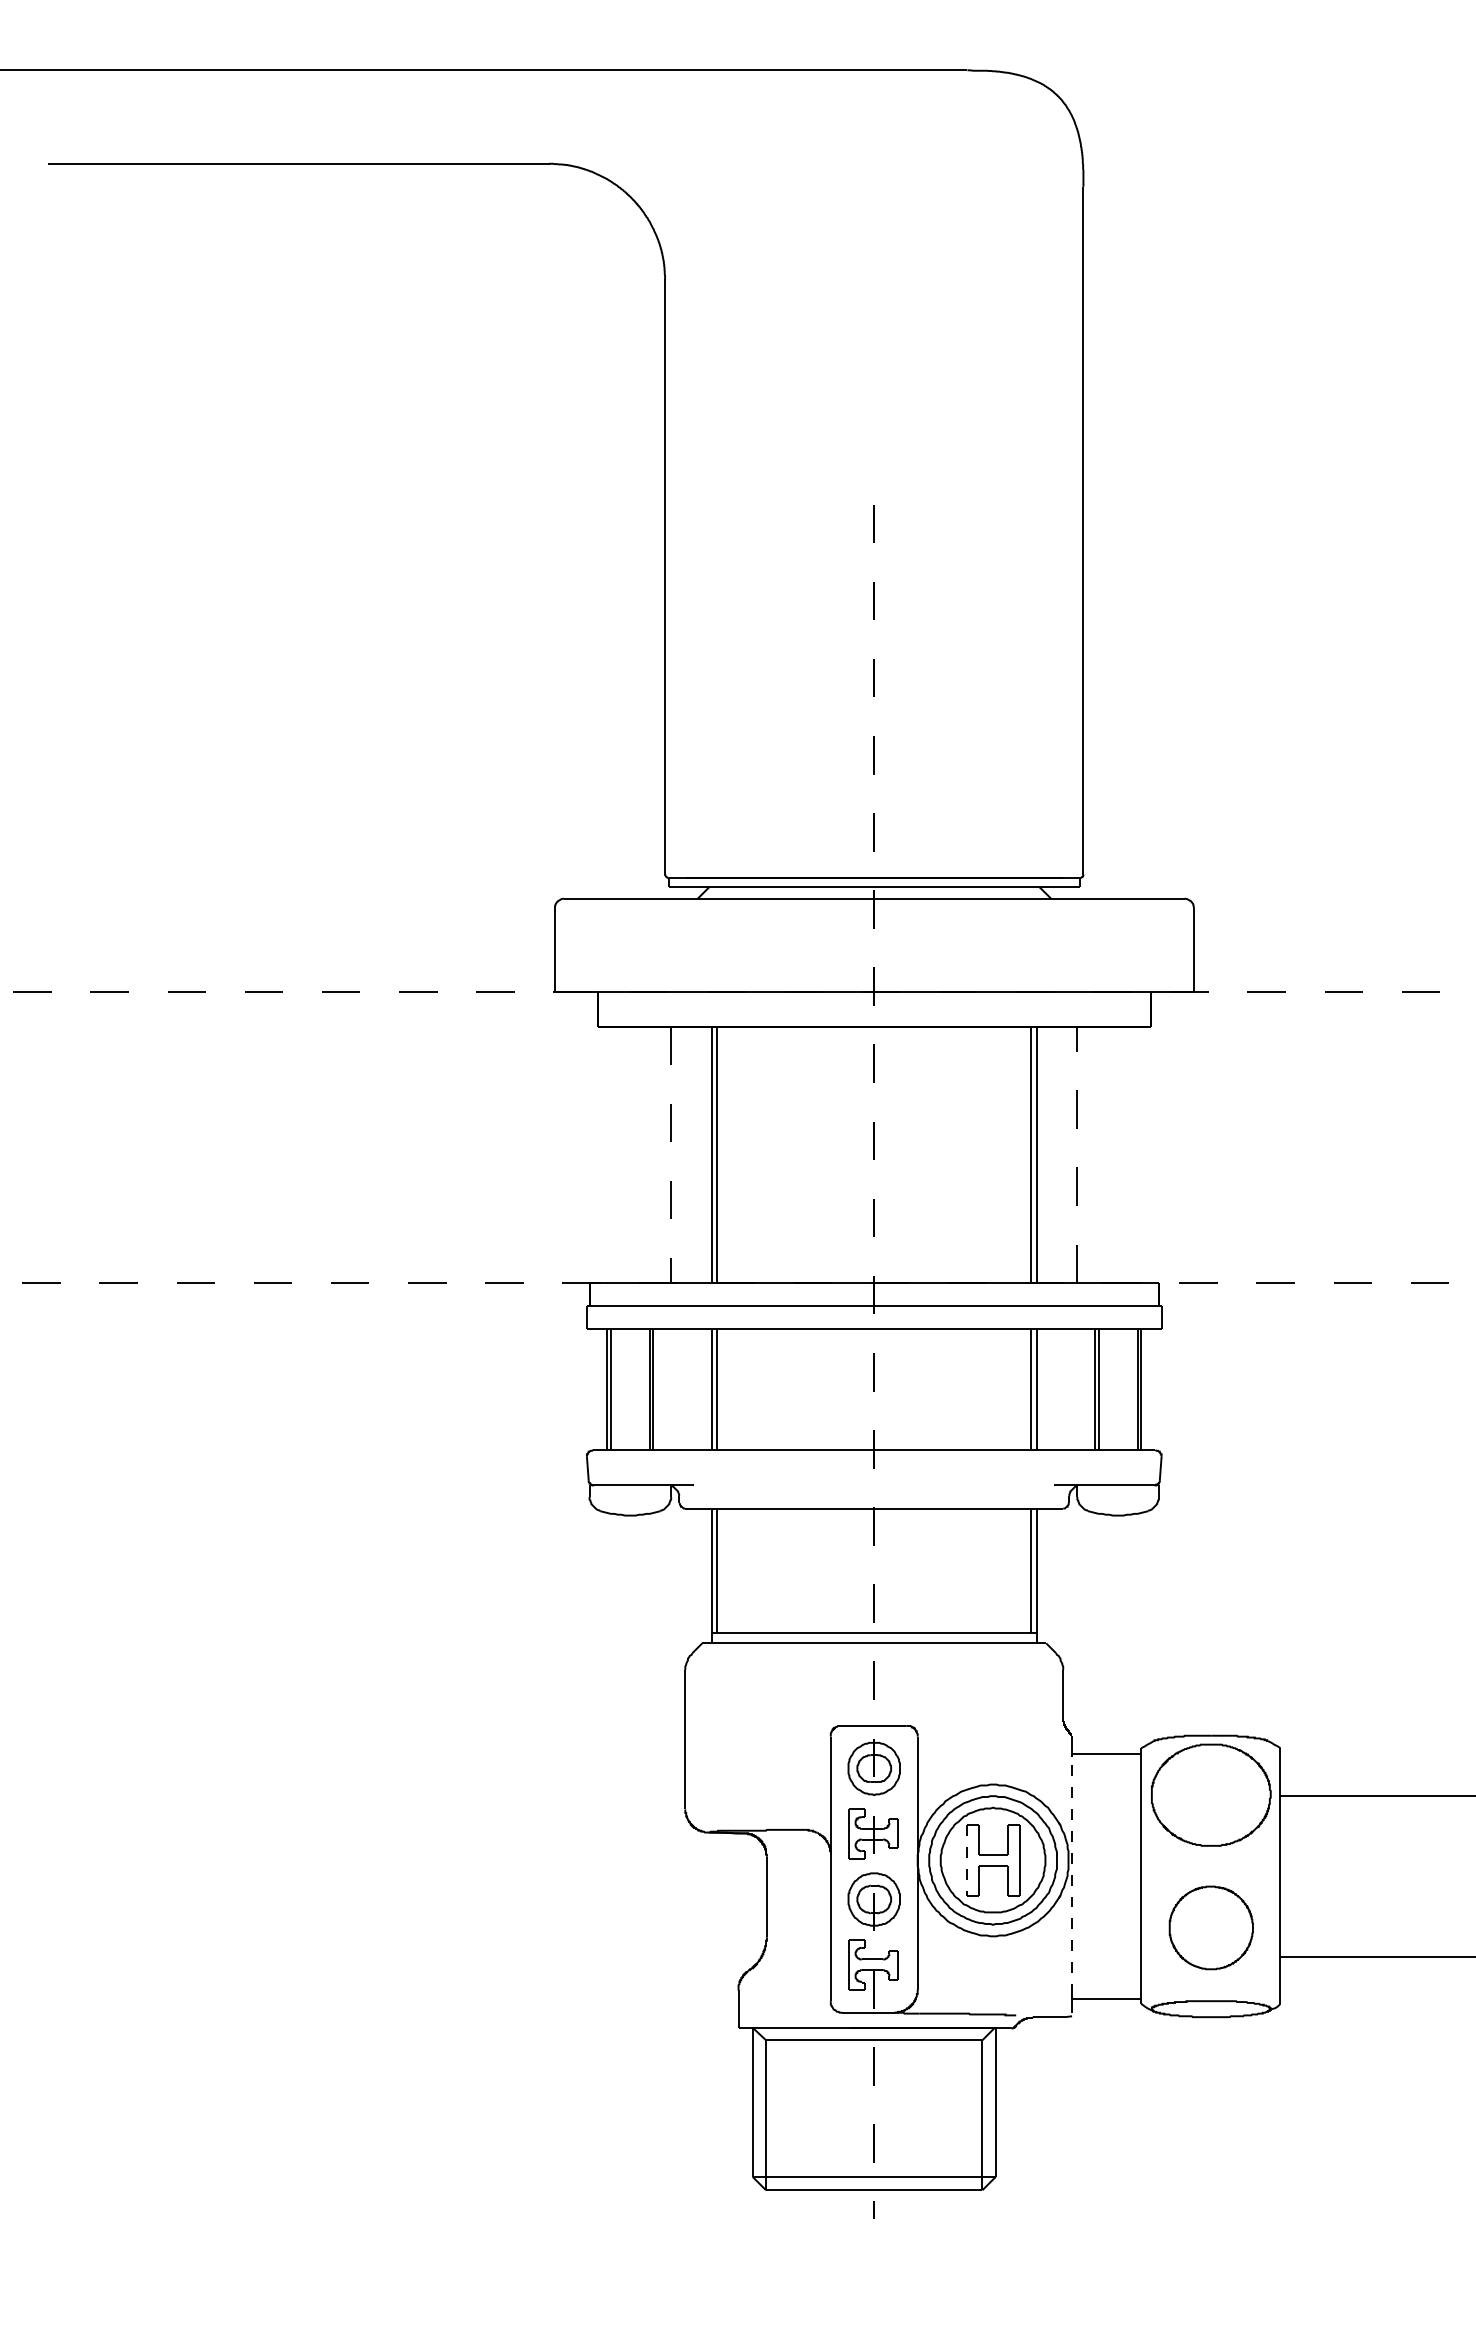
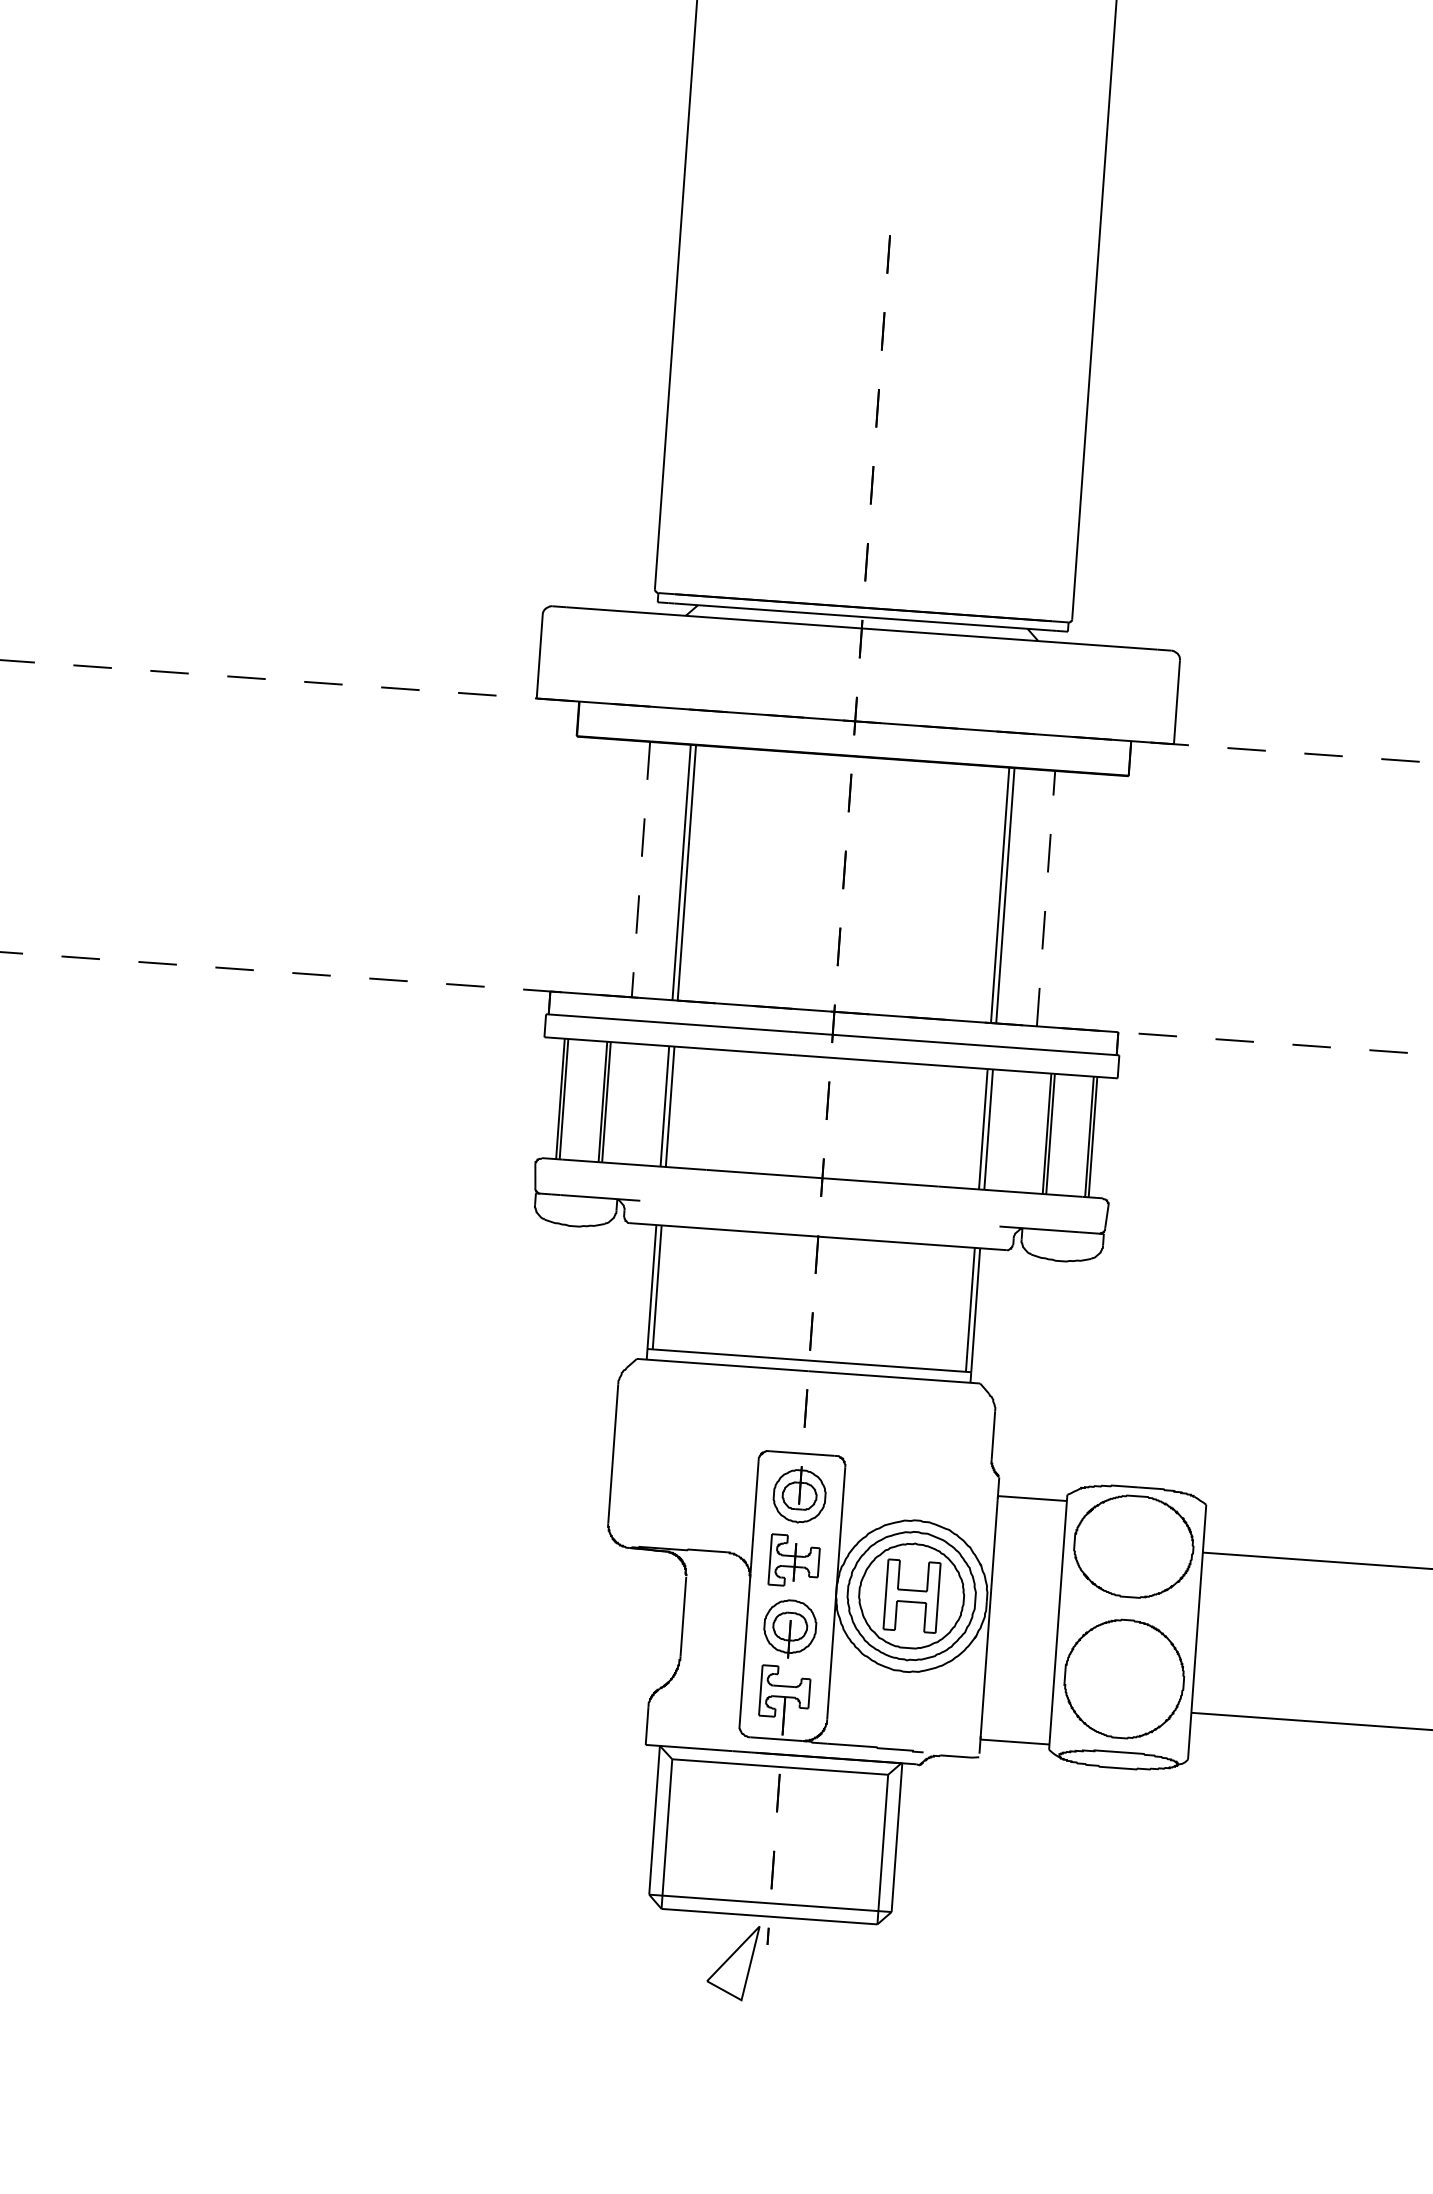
line: (967, 1860) -> (886, 1594), dashed -> solid
line: (1072, 1876) -> (989, 1617), dashed -> solid
part: (1211, 1927) -> (1124, 1678), size x1.43
part: (840, 2238) -> (732, 1962), added

